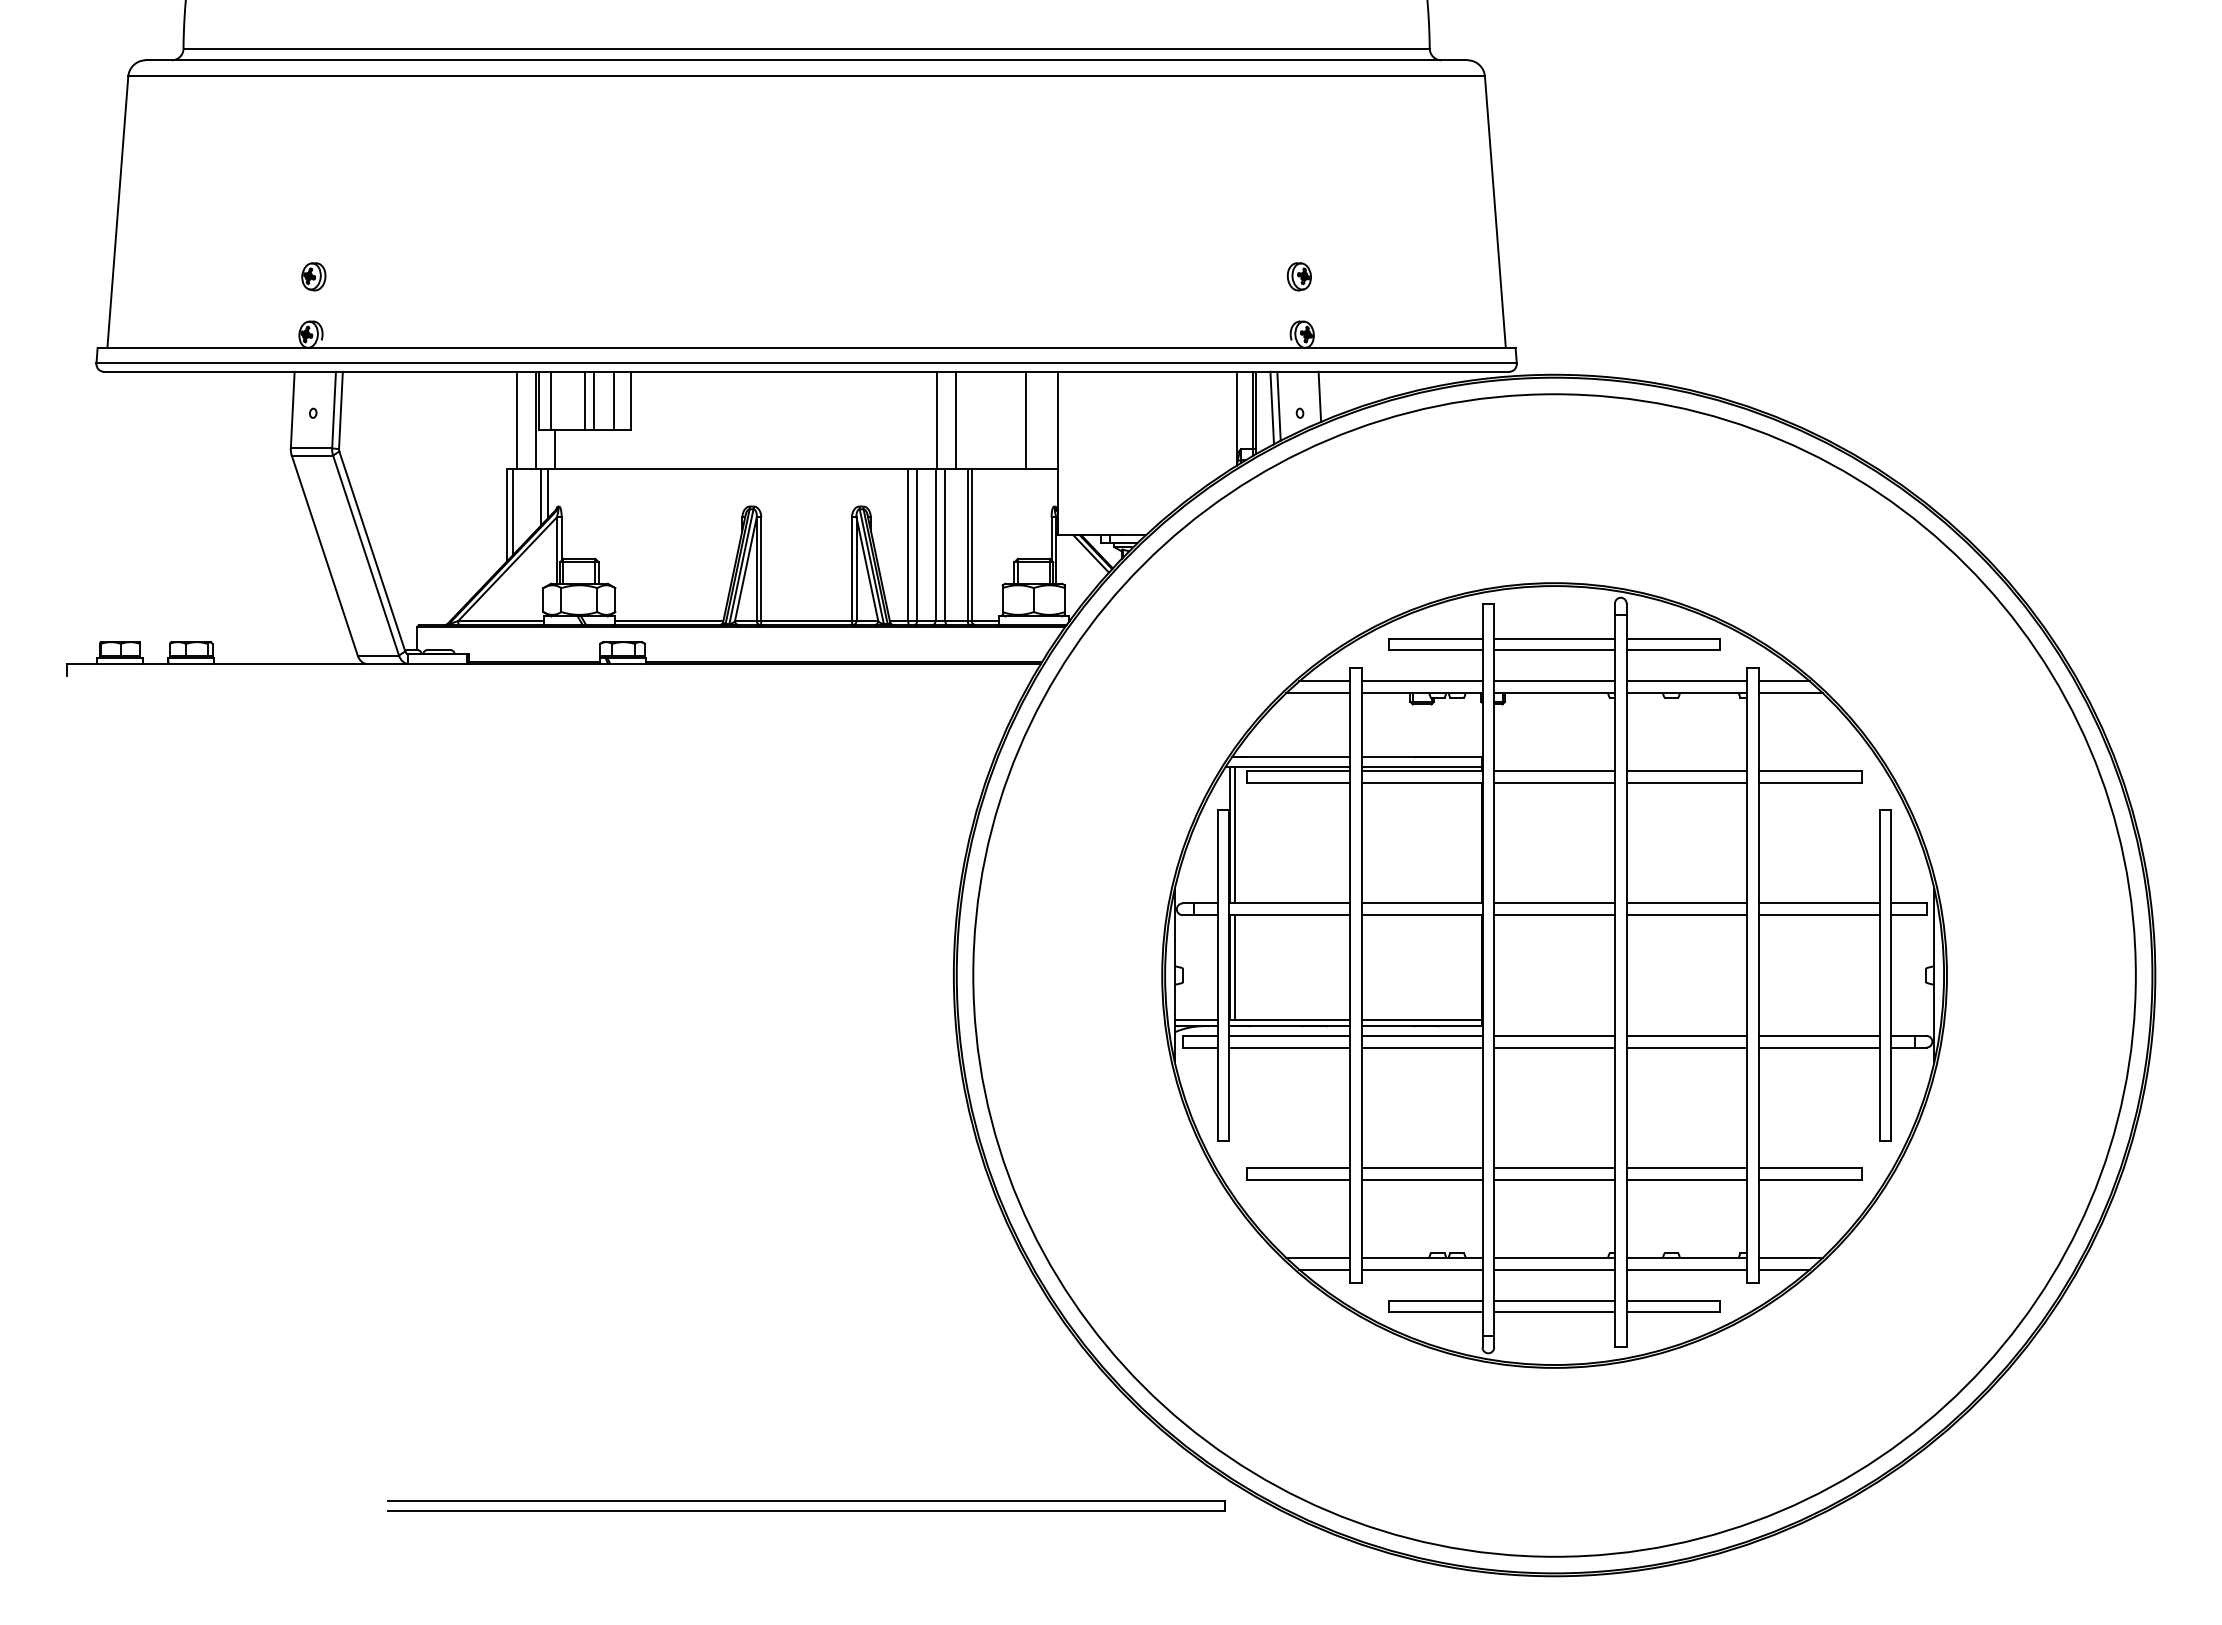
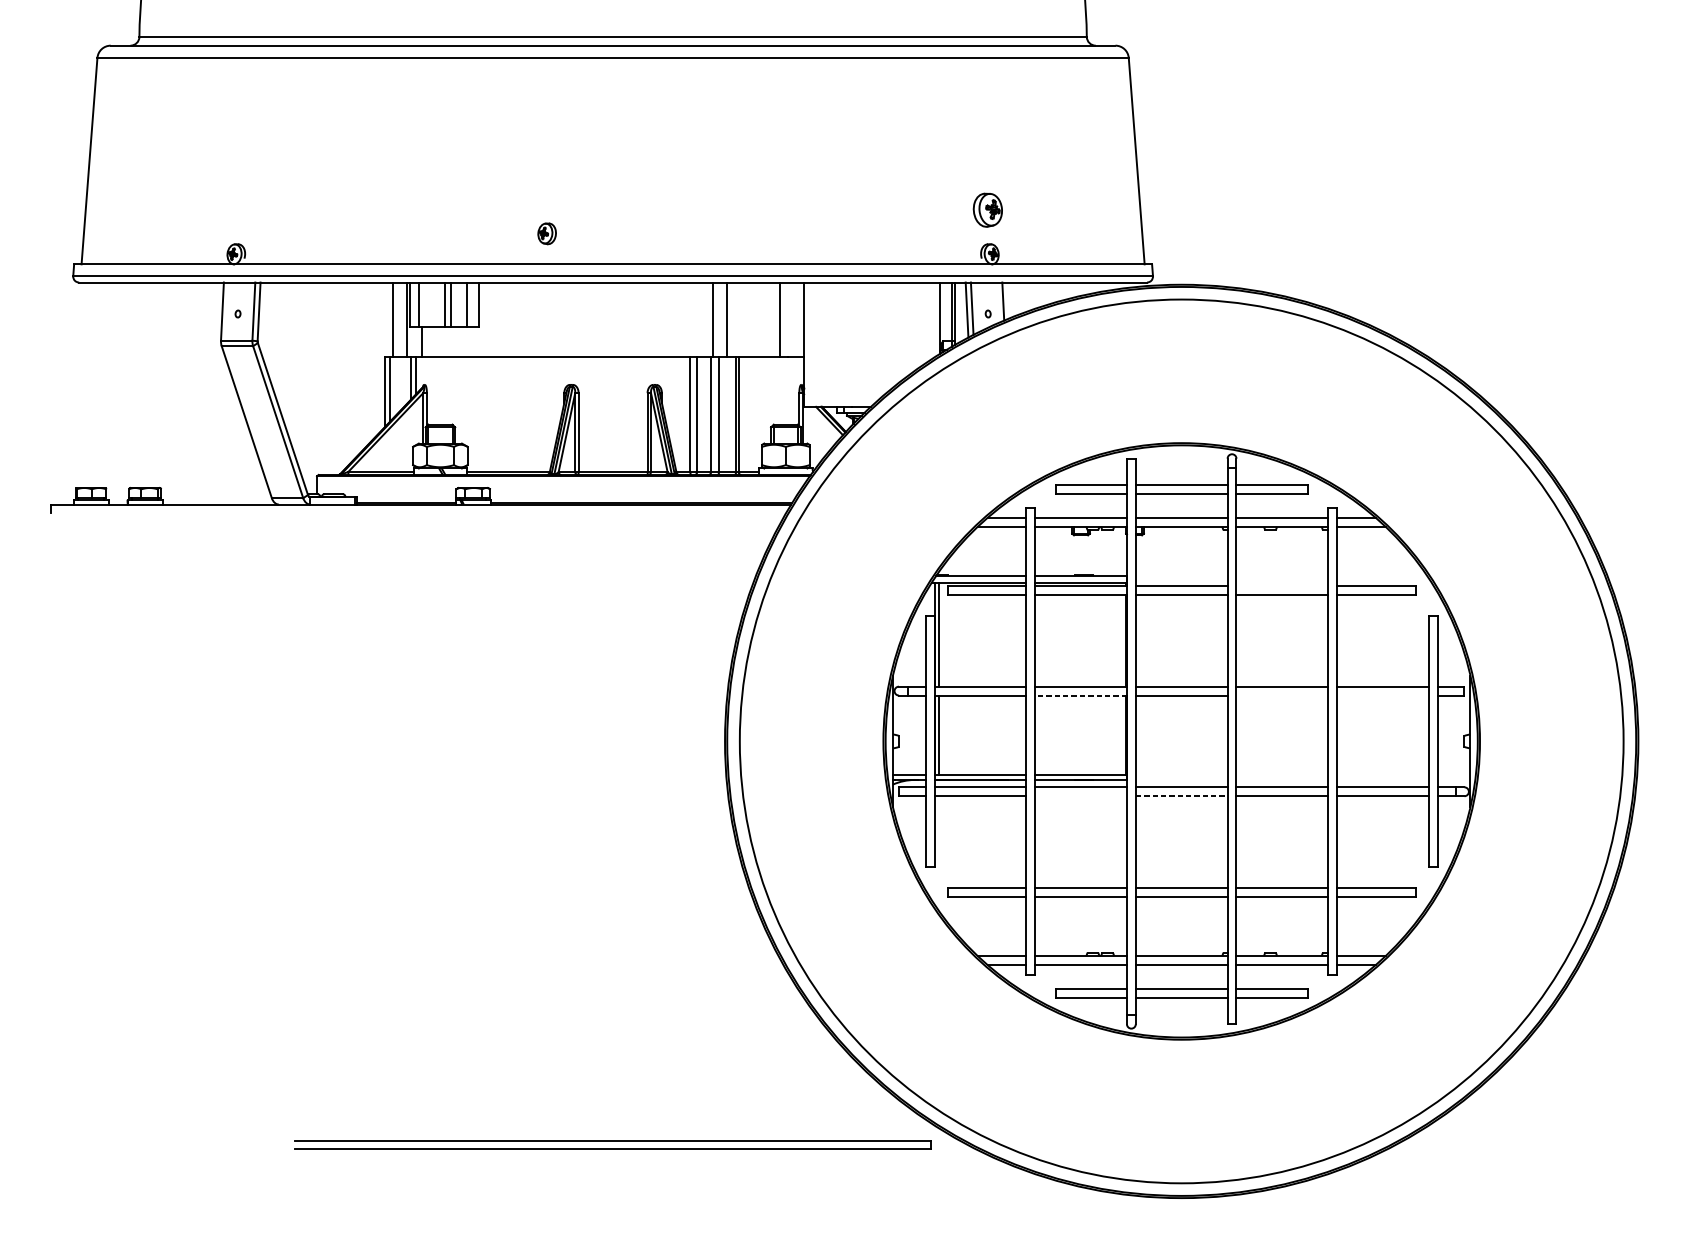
part: (313, 276) -> (546, 233), moved
part: (1298, 276) -> (987, 210), size x1.6
line: (1686, 771) -> (1281, 586), removed
line: (1421, 915) -> (1080, 695), solid -> dashed
line: (1686, 915) -> (1281, 695), removed
line: (1819, 915) -> (1383, 695), removed
line: (1421, 1047) -> (1080, 796), removed
line: (1555, 1047) -> (1182, 796), solid -> dashed

